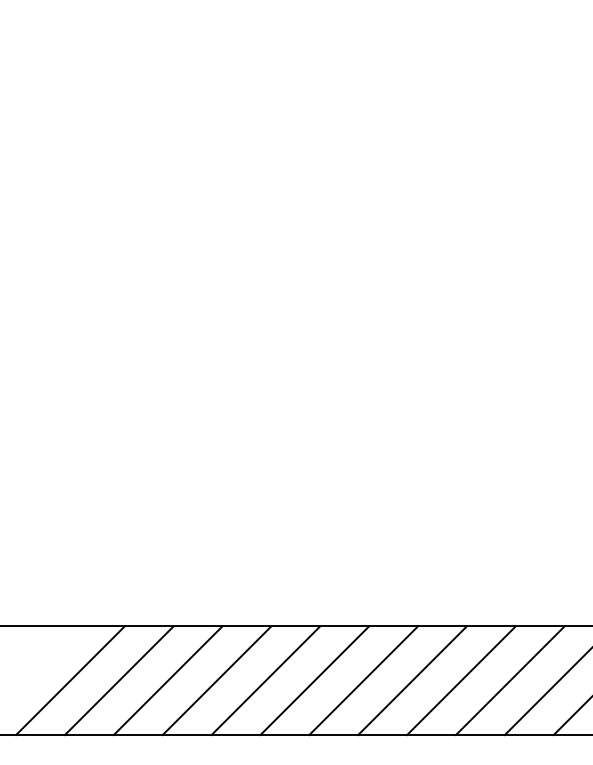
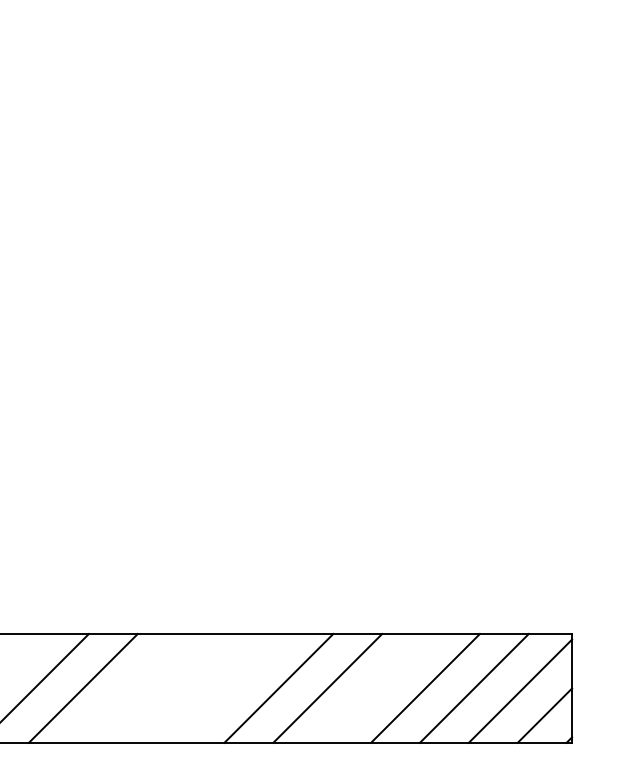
line: (167, 679) -> (131, 687), removed
line: (216, 679) -> (180, 687), removed
line: (265, 679) -> (229, 687), removed
line: (412, 679) -> (376, 687), removed

